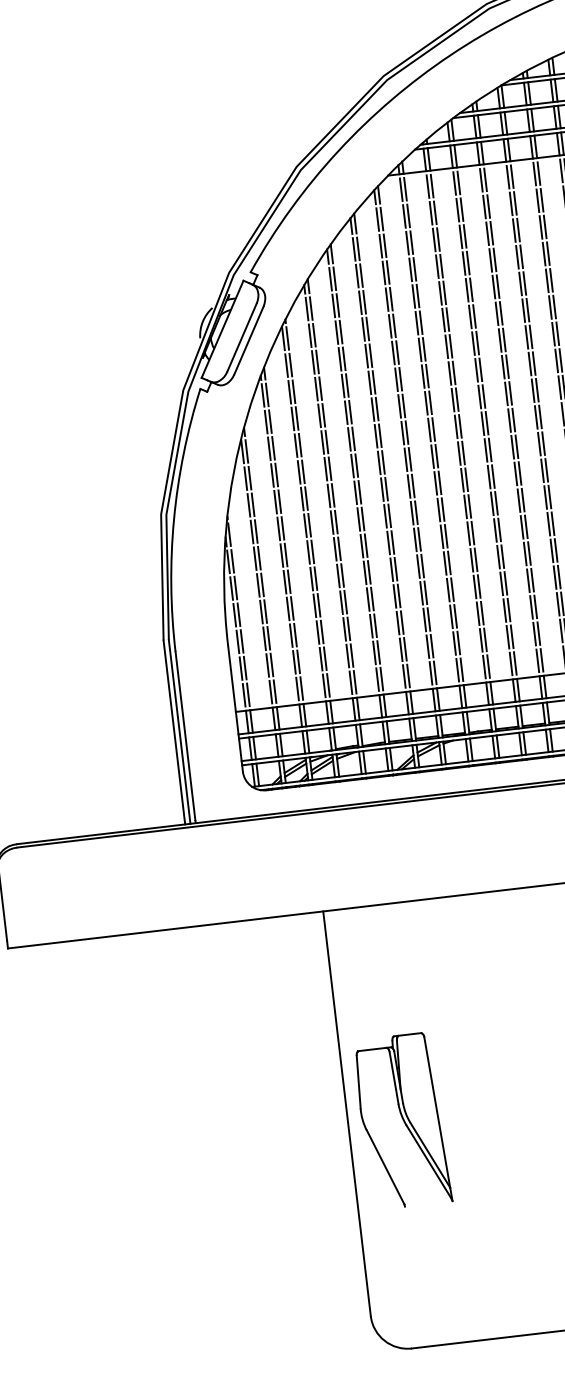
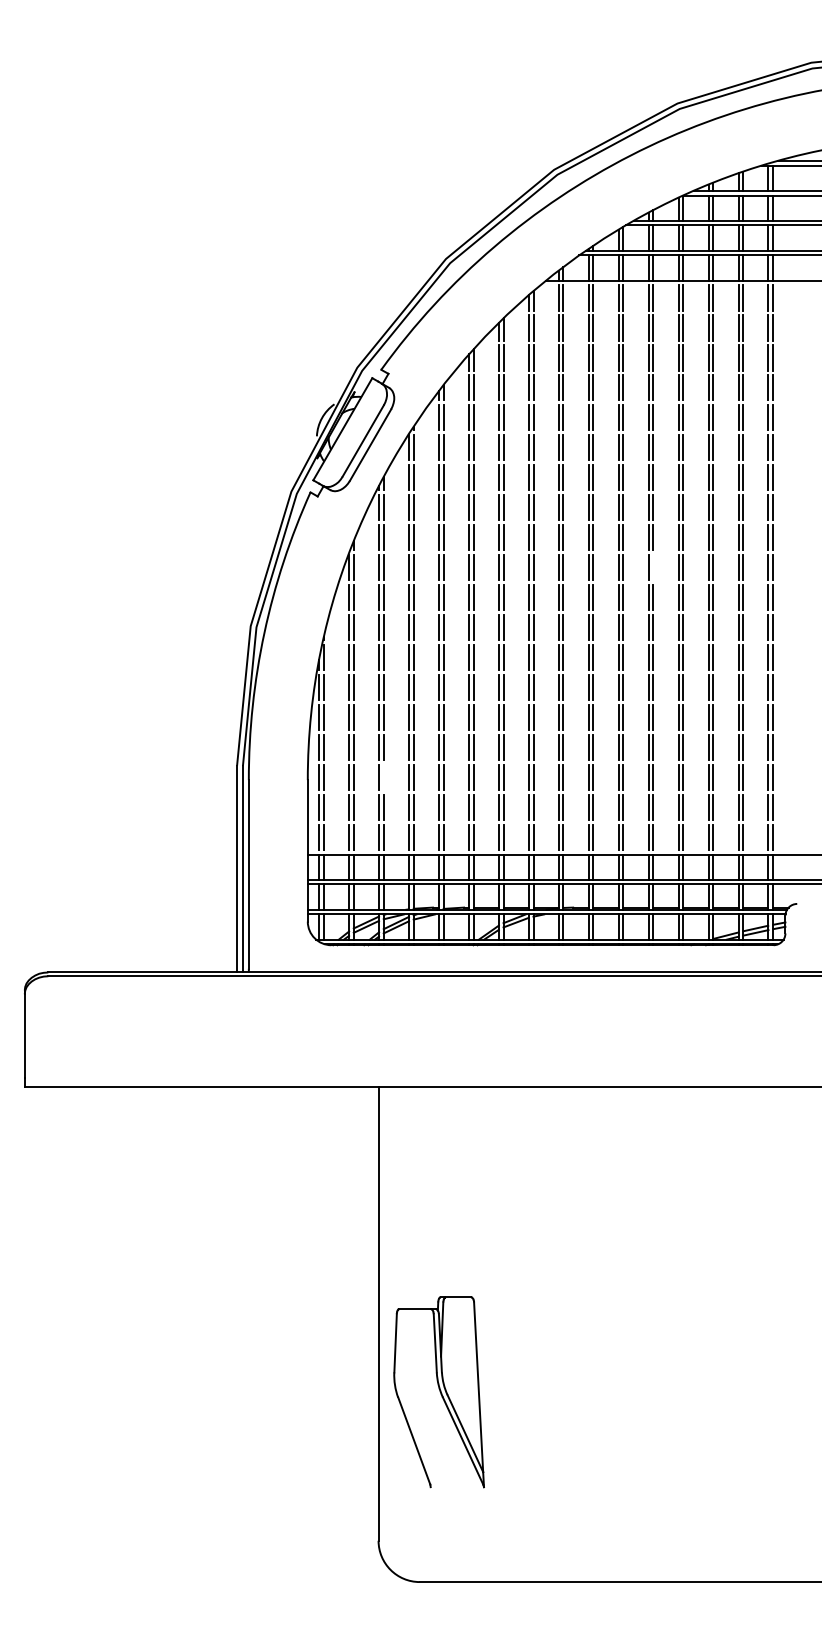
line: (513, 419) -> (653, 567), removed
line: (295, 634) -> (383, 776), removed
part: (402, 1121) -> (438, 1392), moved

